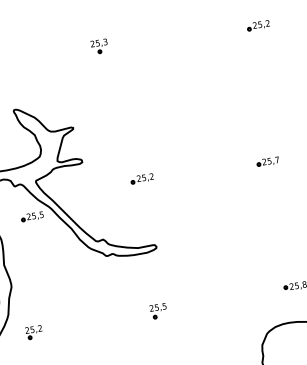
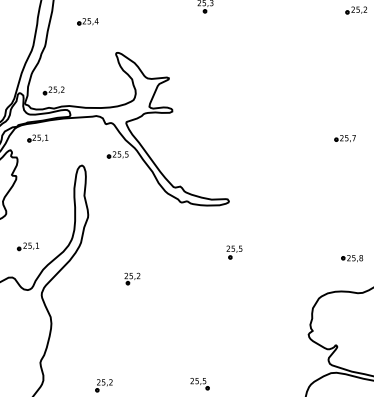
part: (141, 178) -> (225, 135), removed
part: (158, 311) -> (234, 252), moved
part: (34, 332) -> (132, 278), moved

